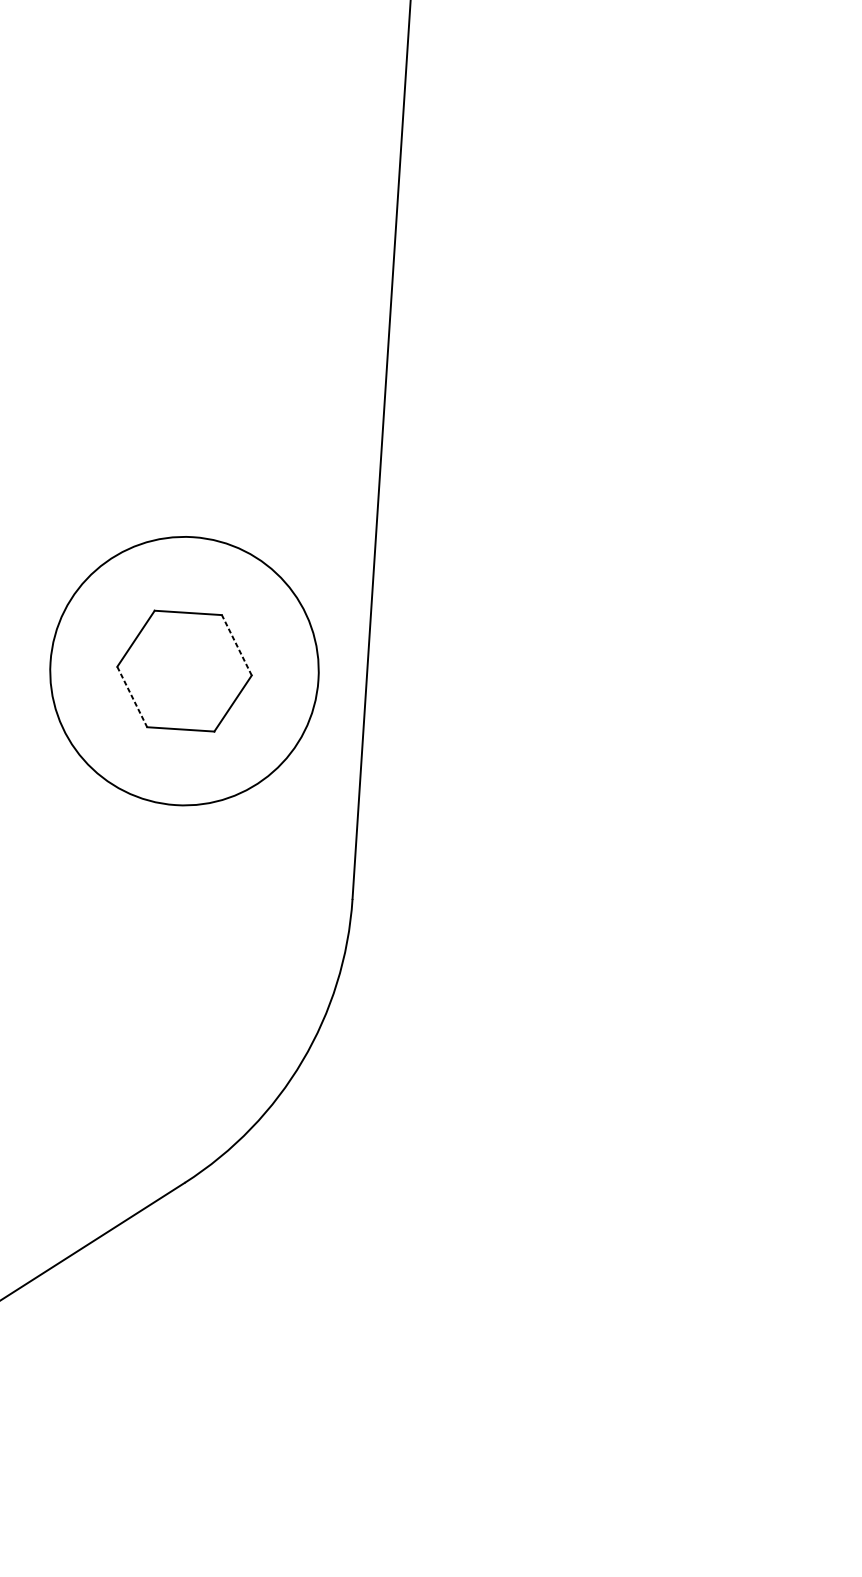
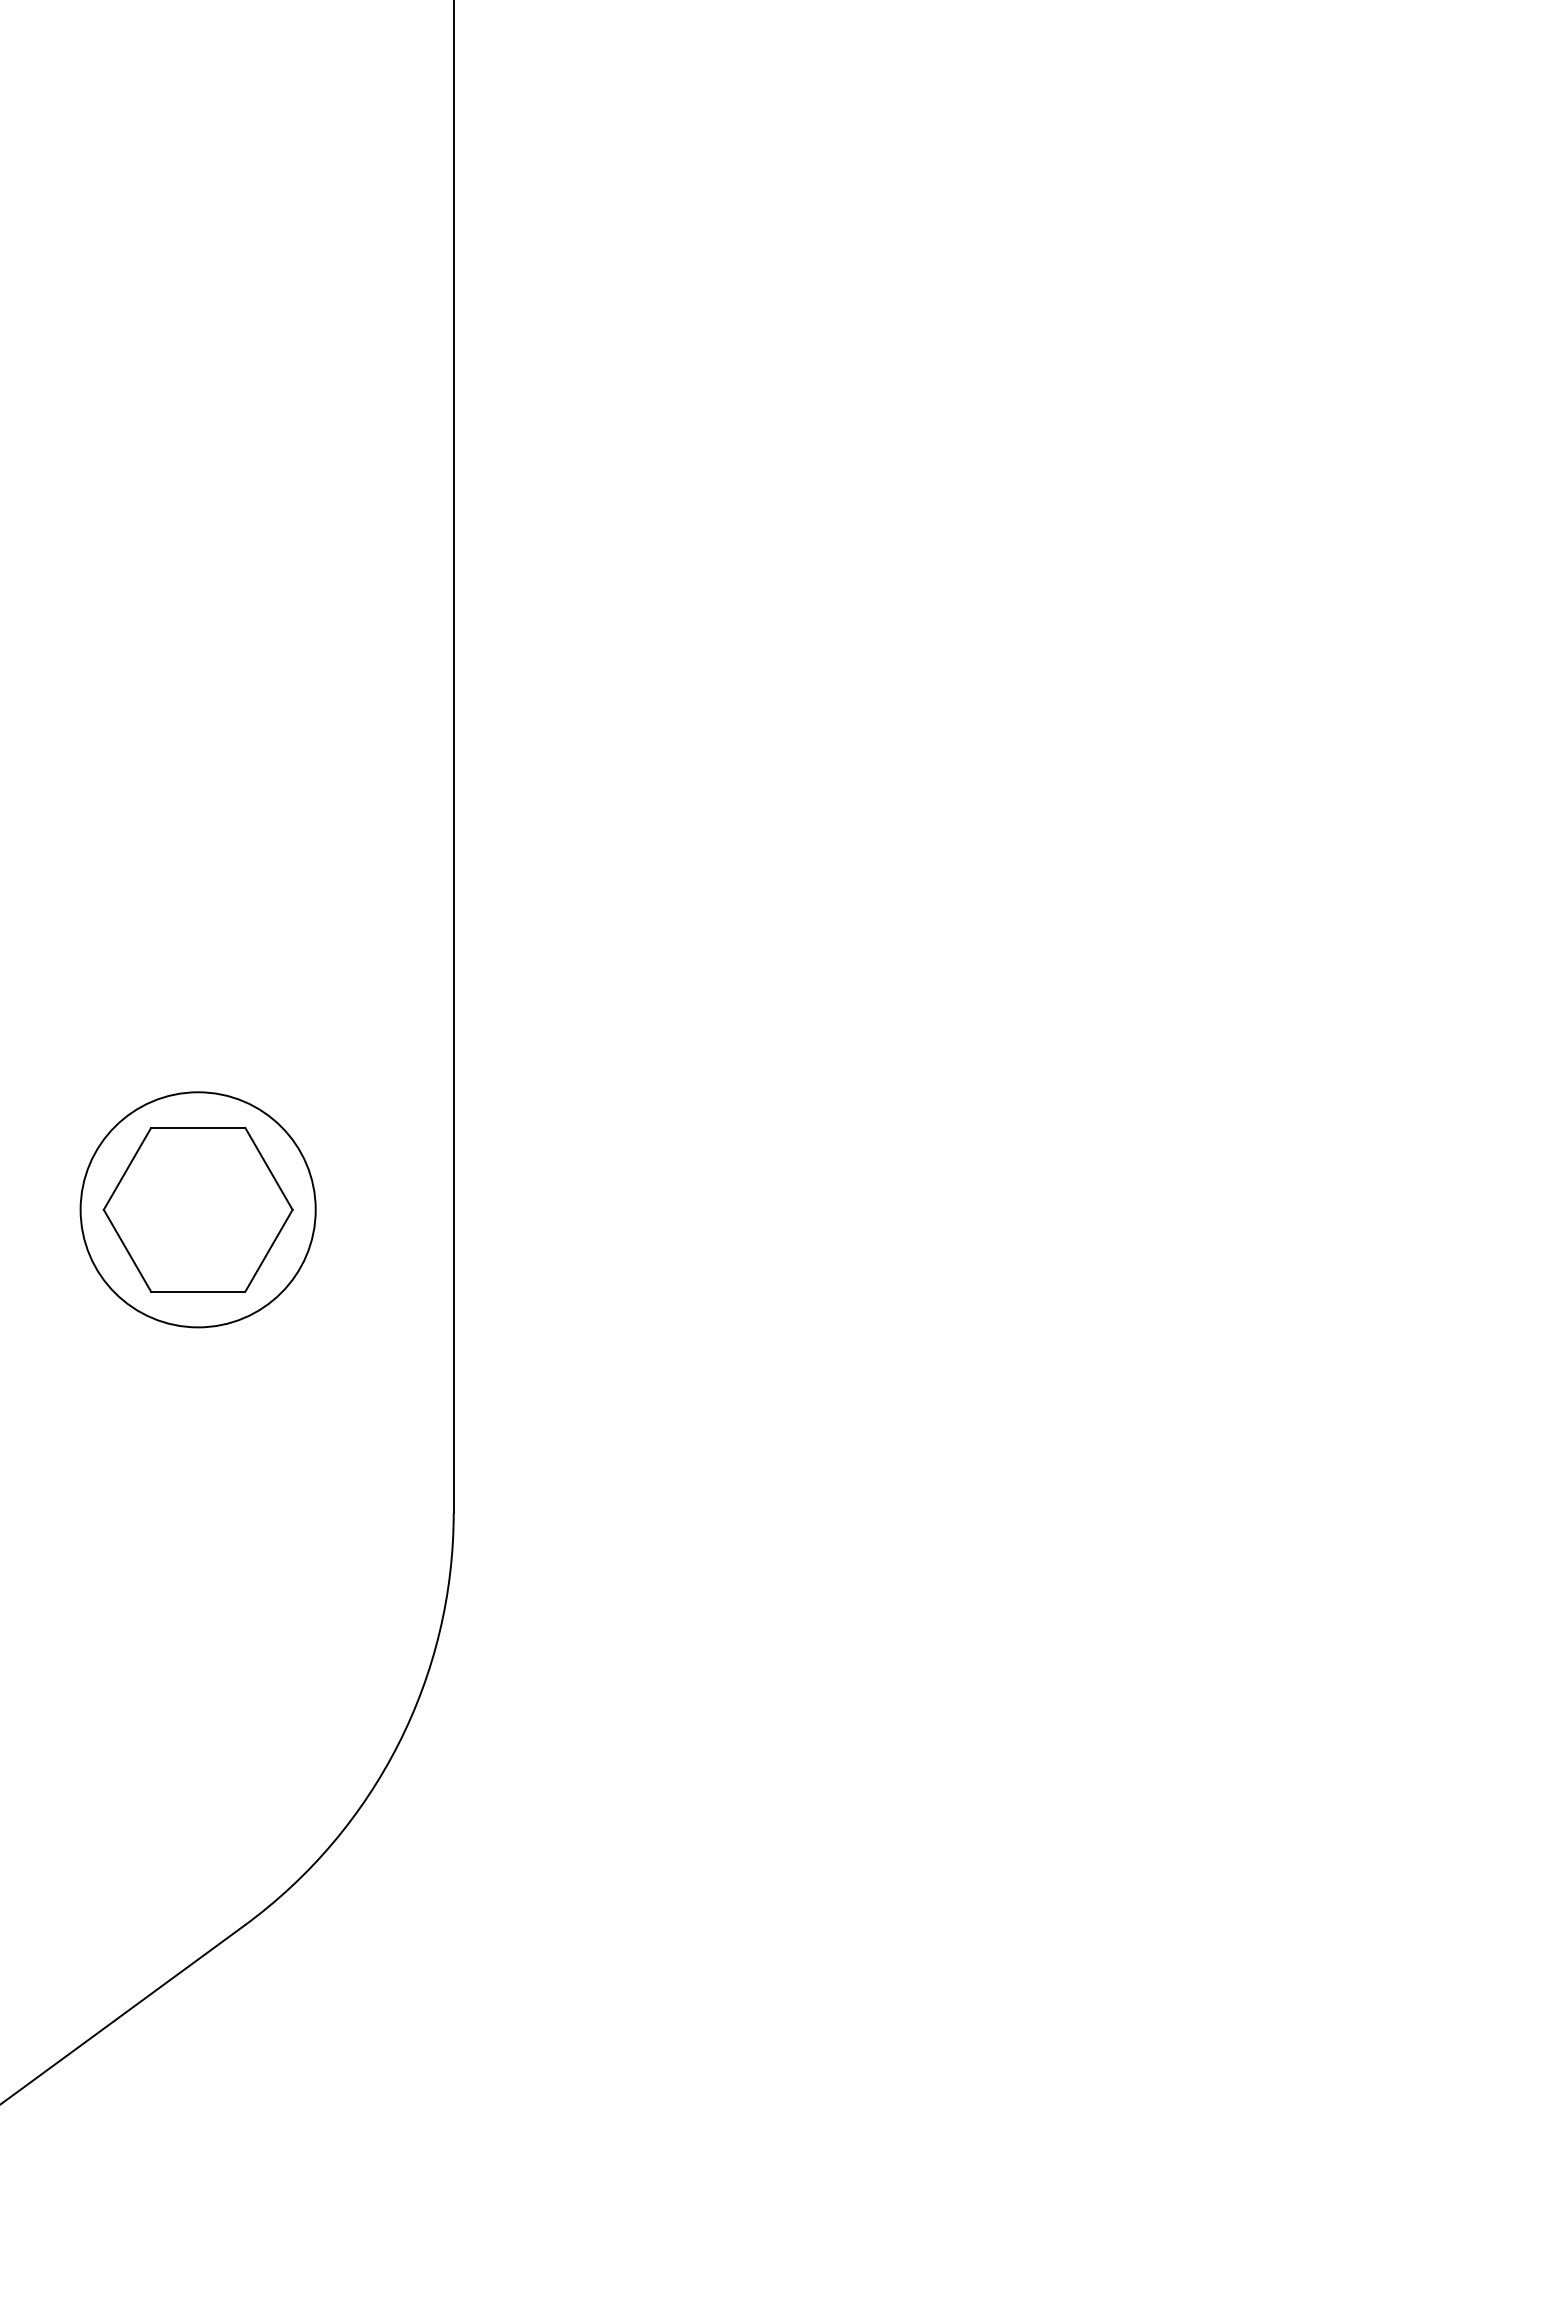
line: (236, 644) -> (268, 1168), dashed -> solid
circle: (184, 670) -> (197, 1209), size x0.62
line: (132, 697) -> (127, 1251), dashed -> solid

